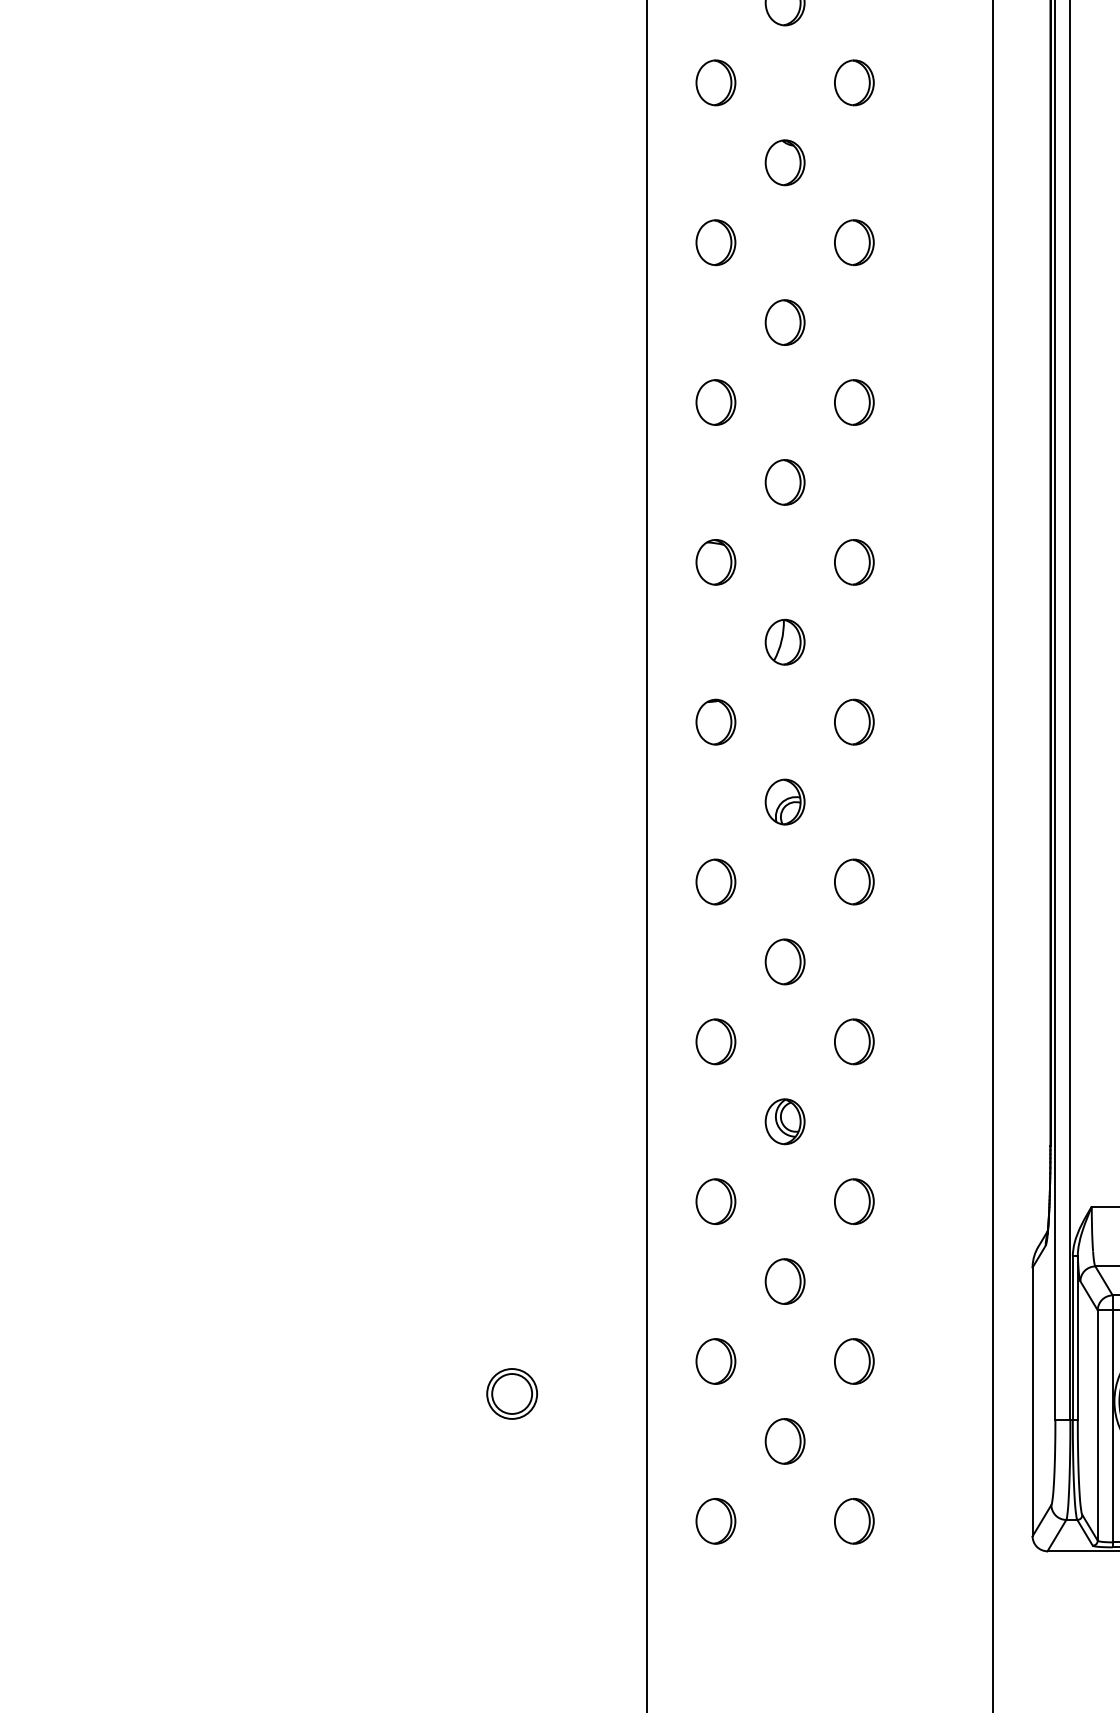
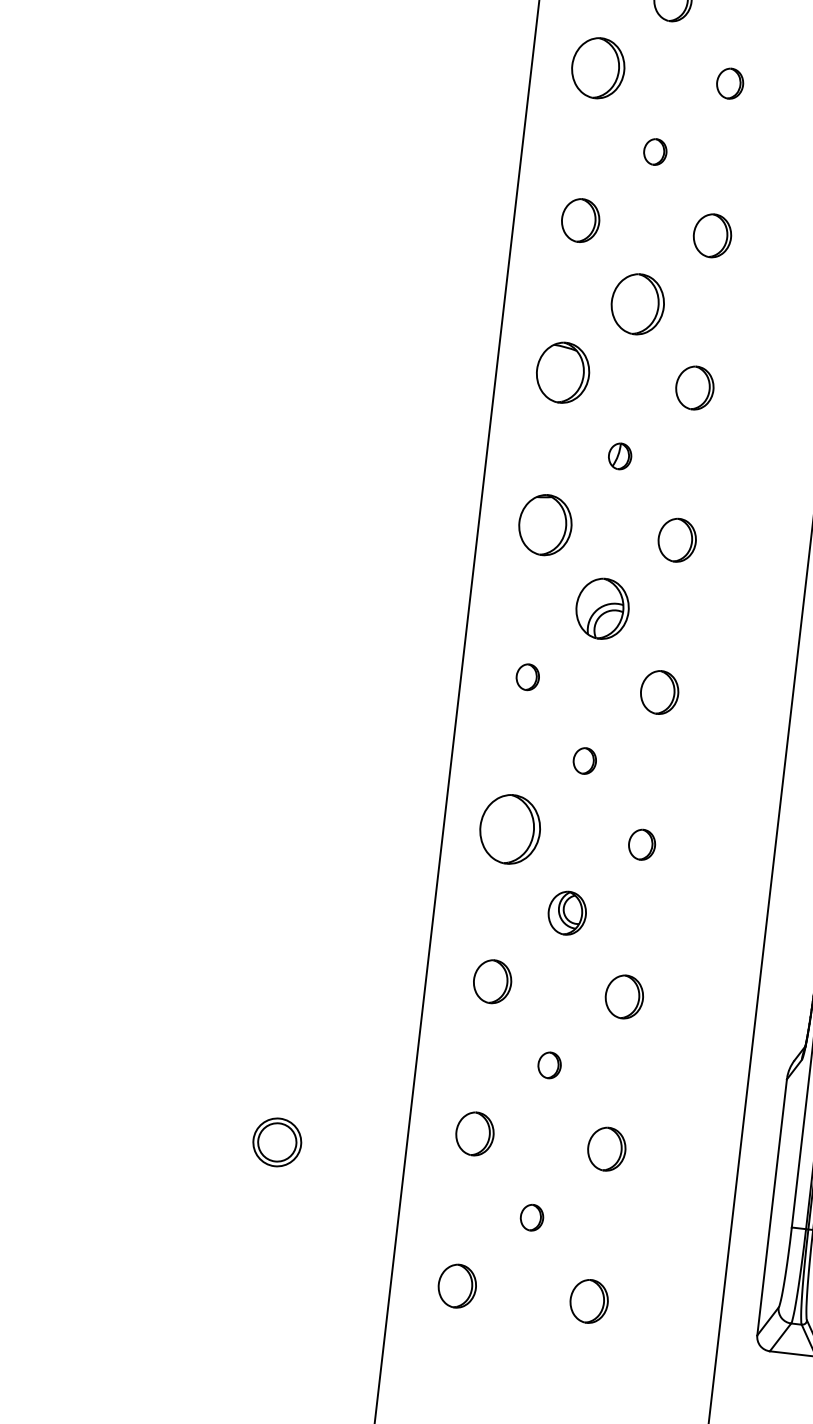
part: (715, 242) -> (597, 68), size x1.4
part: (854, 242) -> (730, 83), size x0.7
part: (784, 322) -> (654, 151), size x0.6
part: (784, 482) -> (637, 304), size x1.4
part: (715, 562) -> (562, 372), size x1.4
part: (784, 641) -> (619, 455), size x0.6
part: (715, 721) -> (545, 524), size x1.4
part: (784, 801) -> (601, 608), size x1.4
part: (715, 881) -> (527, 676), size x0.6
part: (784, 961) -> (584, 760), size x0.6
part: (715, 1041) -> (509, 829), size x1.6
part: (854, 1041) -> (642, 844), size x0.7
part: (784, 1281) -> (549, 1065), size x0.6
part: (784, 1441) -> (531, 1217), size x0.6

